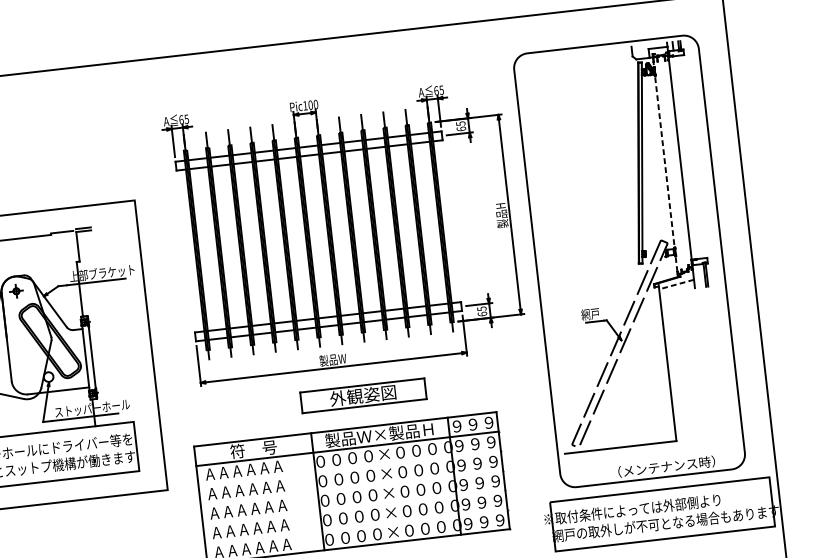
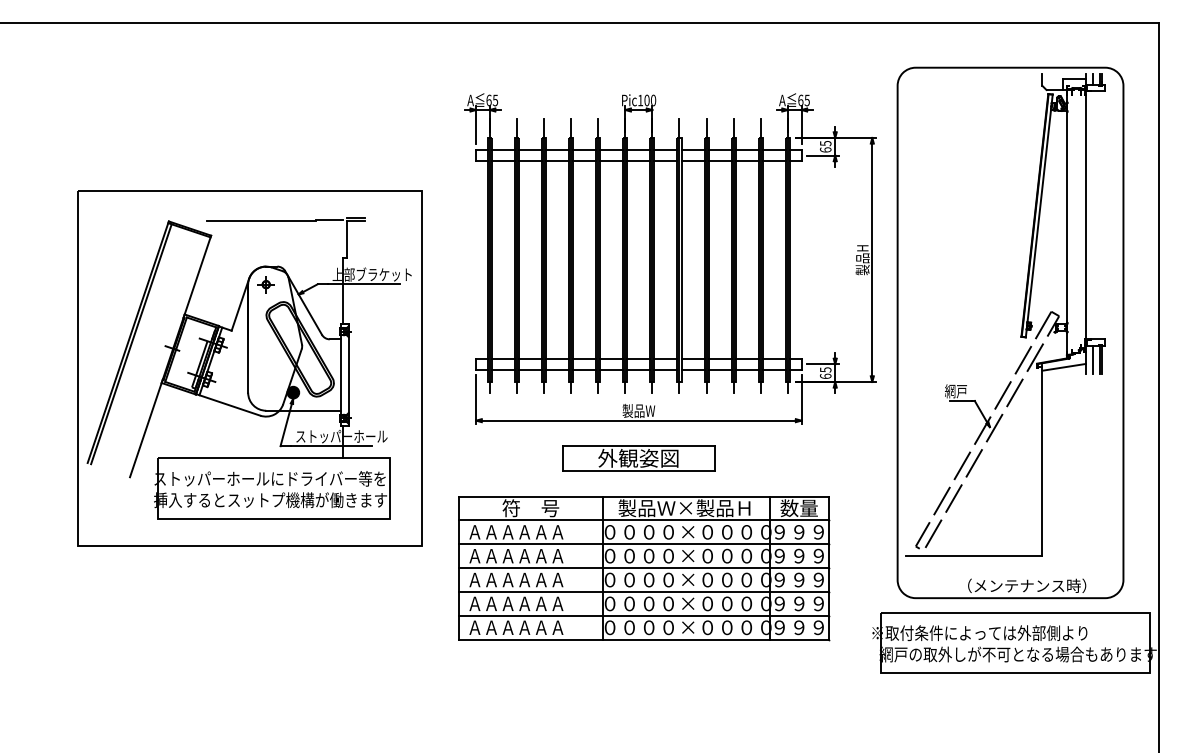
line: (665, 166) -> (1066, 223), dashed -> solid
line: (699, 276) -> (1092, 360), added
line: (676, 284) -> (1064, 367), dashed -> solid
fill: (48, 376) -> (293, 392), added
part: (363, 395) -> (638, 458), moved
text: (472, 424) -> (798, 508), ９９９ -> 数量
line: (349, 468) -> (644, 544), added
line: (352, 488) -> (644, 568), added
line: (354, 507) -> (644, 592), added
line: (356, 526) -> (644, 615), added

